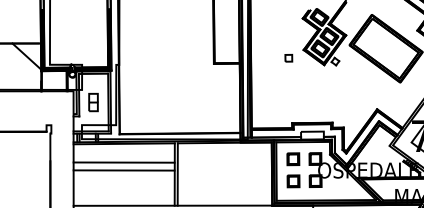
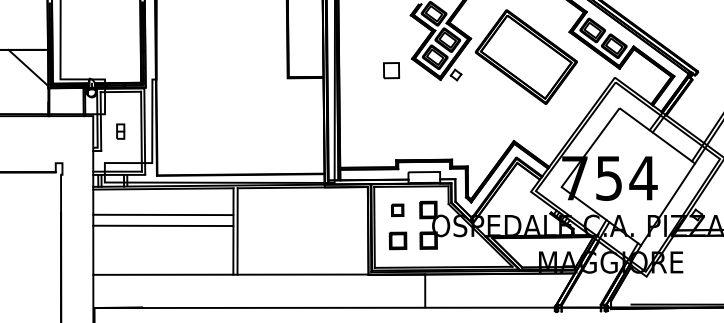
part: (288, 57) -> (391, 69), size x1.6
part: (93, 102) -> (120, 131), size x0.6
part: (293, 159) -> (397, 210), size x0.7

